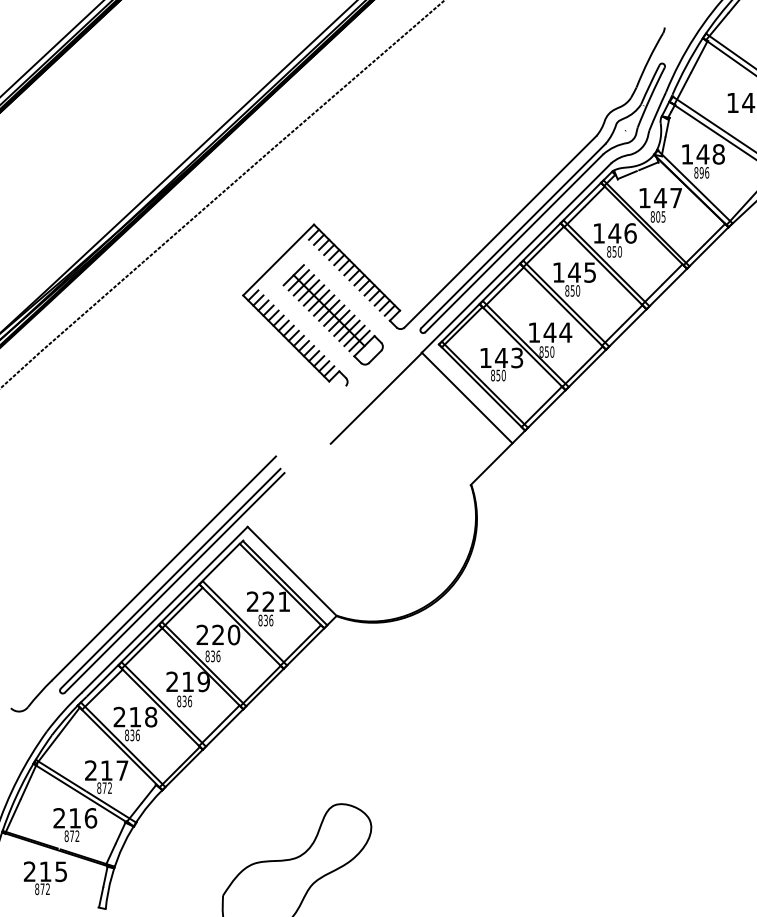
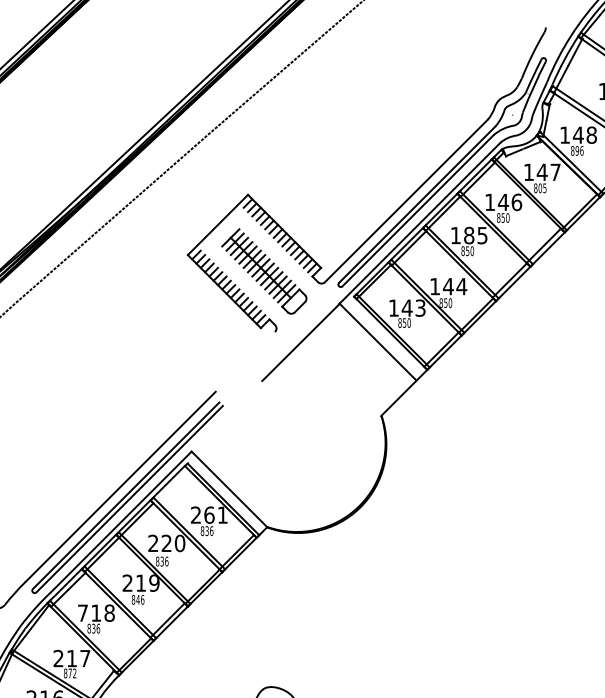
text: (574, 272) -> (469, 235), 145 -> 185
text: (268, 601) -> (209, 514), 221 -> 261
text: (184, 701) -> (138, 599), 836 -> 846
text: (119, 716) -> (82, 612), 218 -> 718

